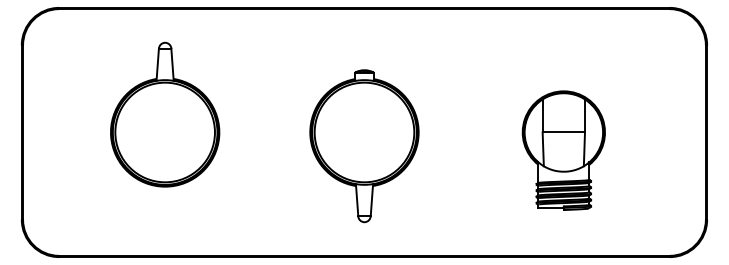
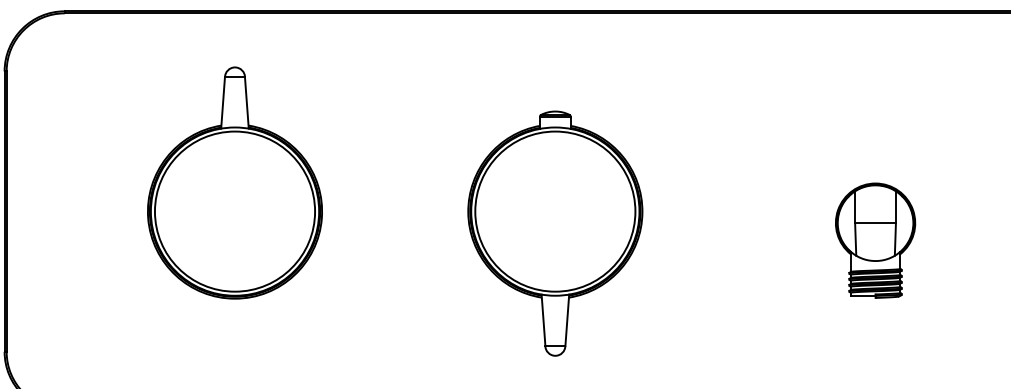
part: (563, 150) -> (875, 240), size x0.6

